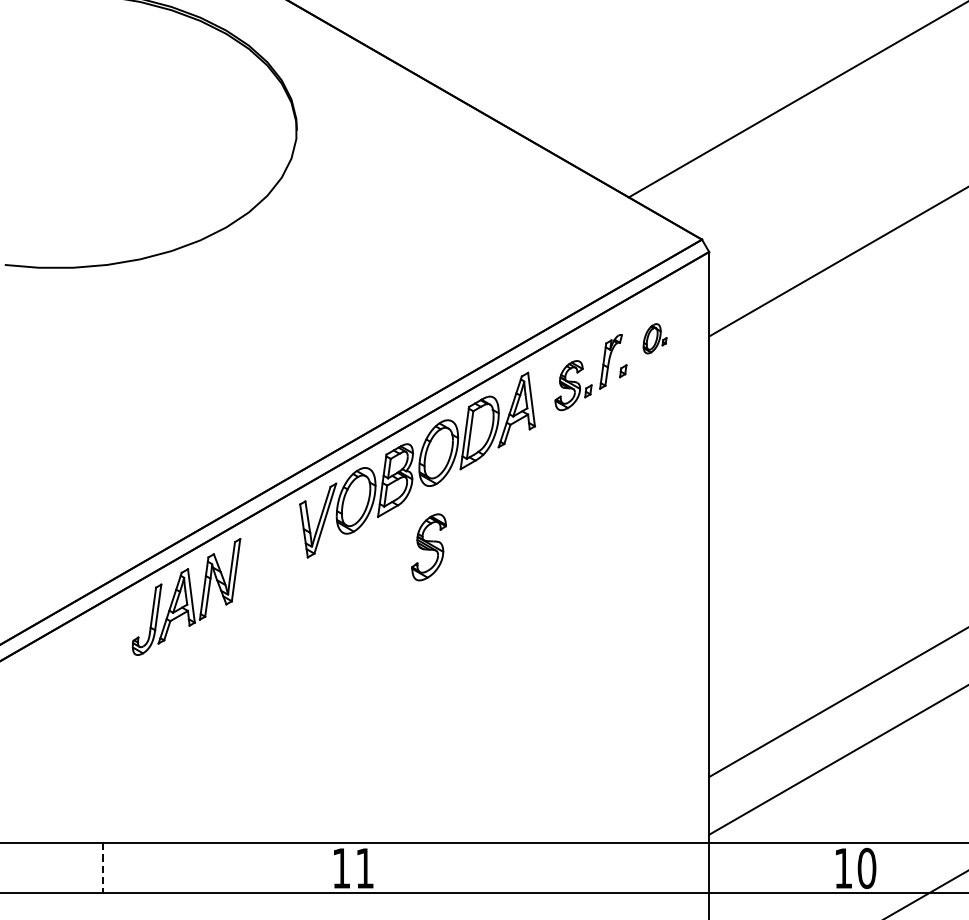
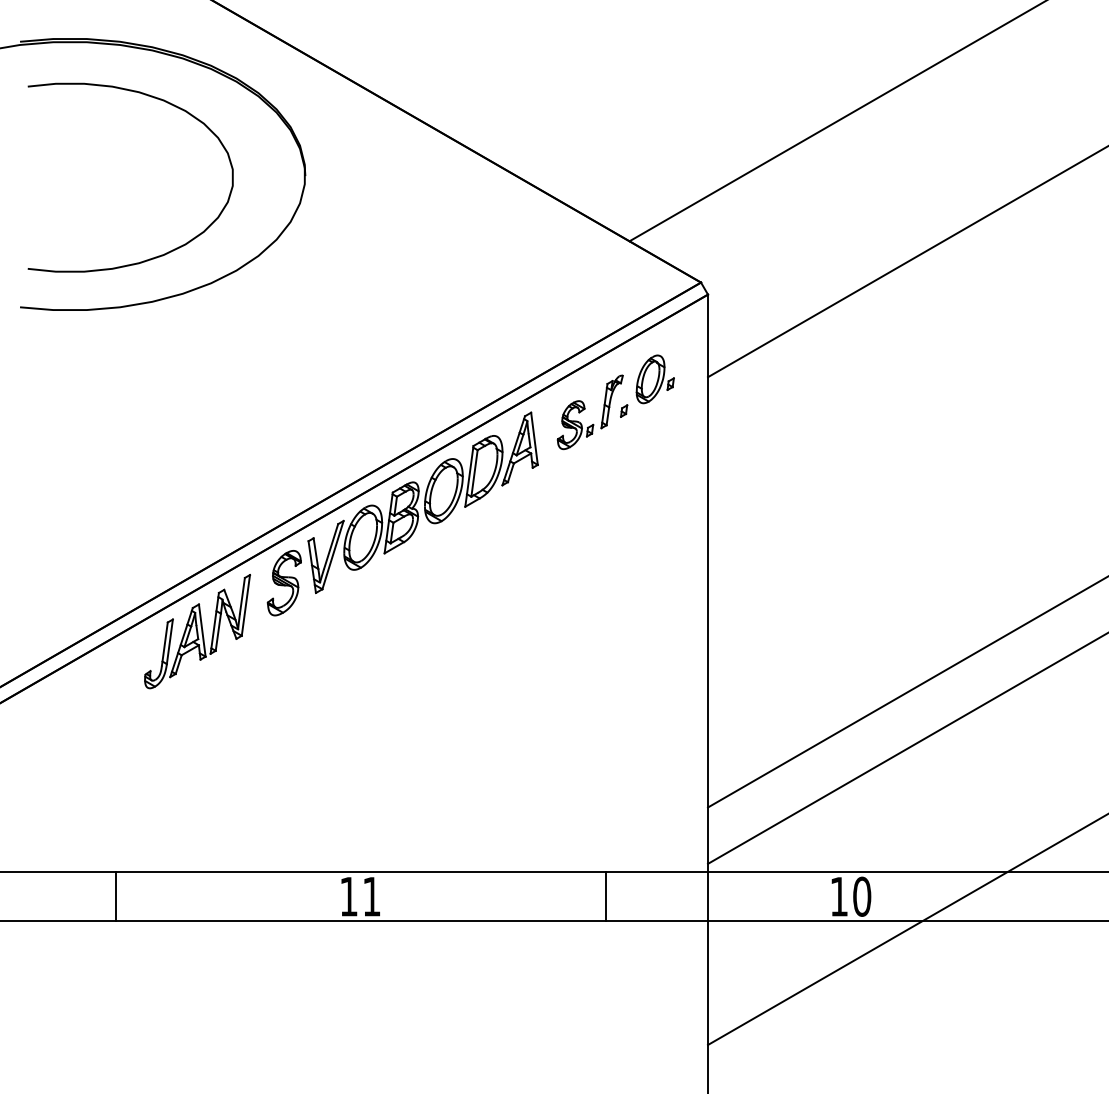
curve: (145, 52) -> (157, 99), added
part: (654, 338) -> (654, 379), size x1.67
part: (428, 547) -> (283, 583), moved
line: (103, 868) -> (116, 896), dashed -> solid
line: (605, 868) -> (606, 896), added

